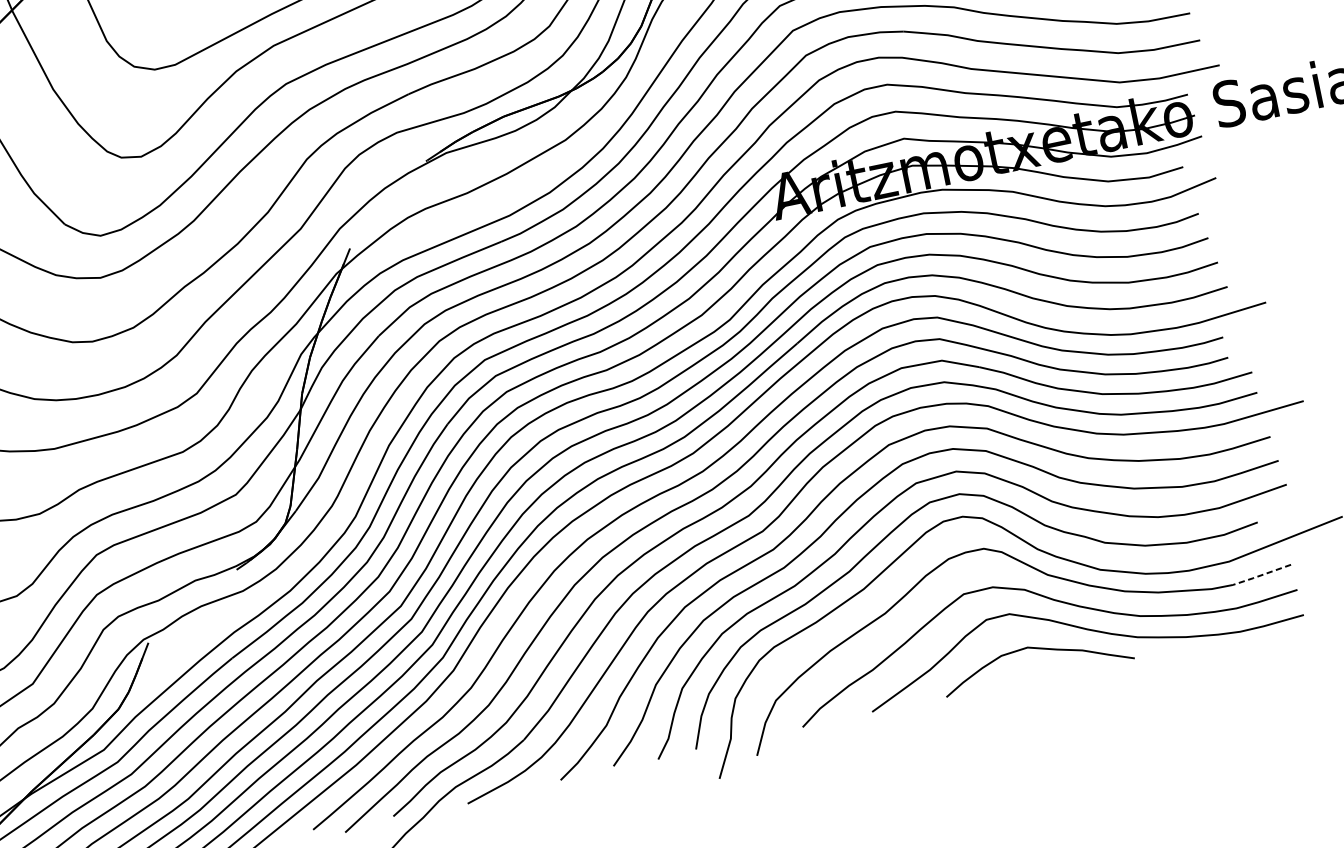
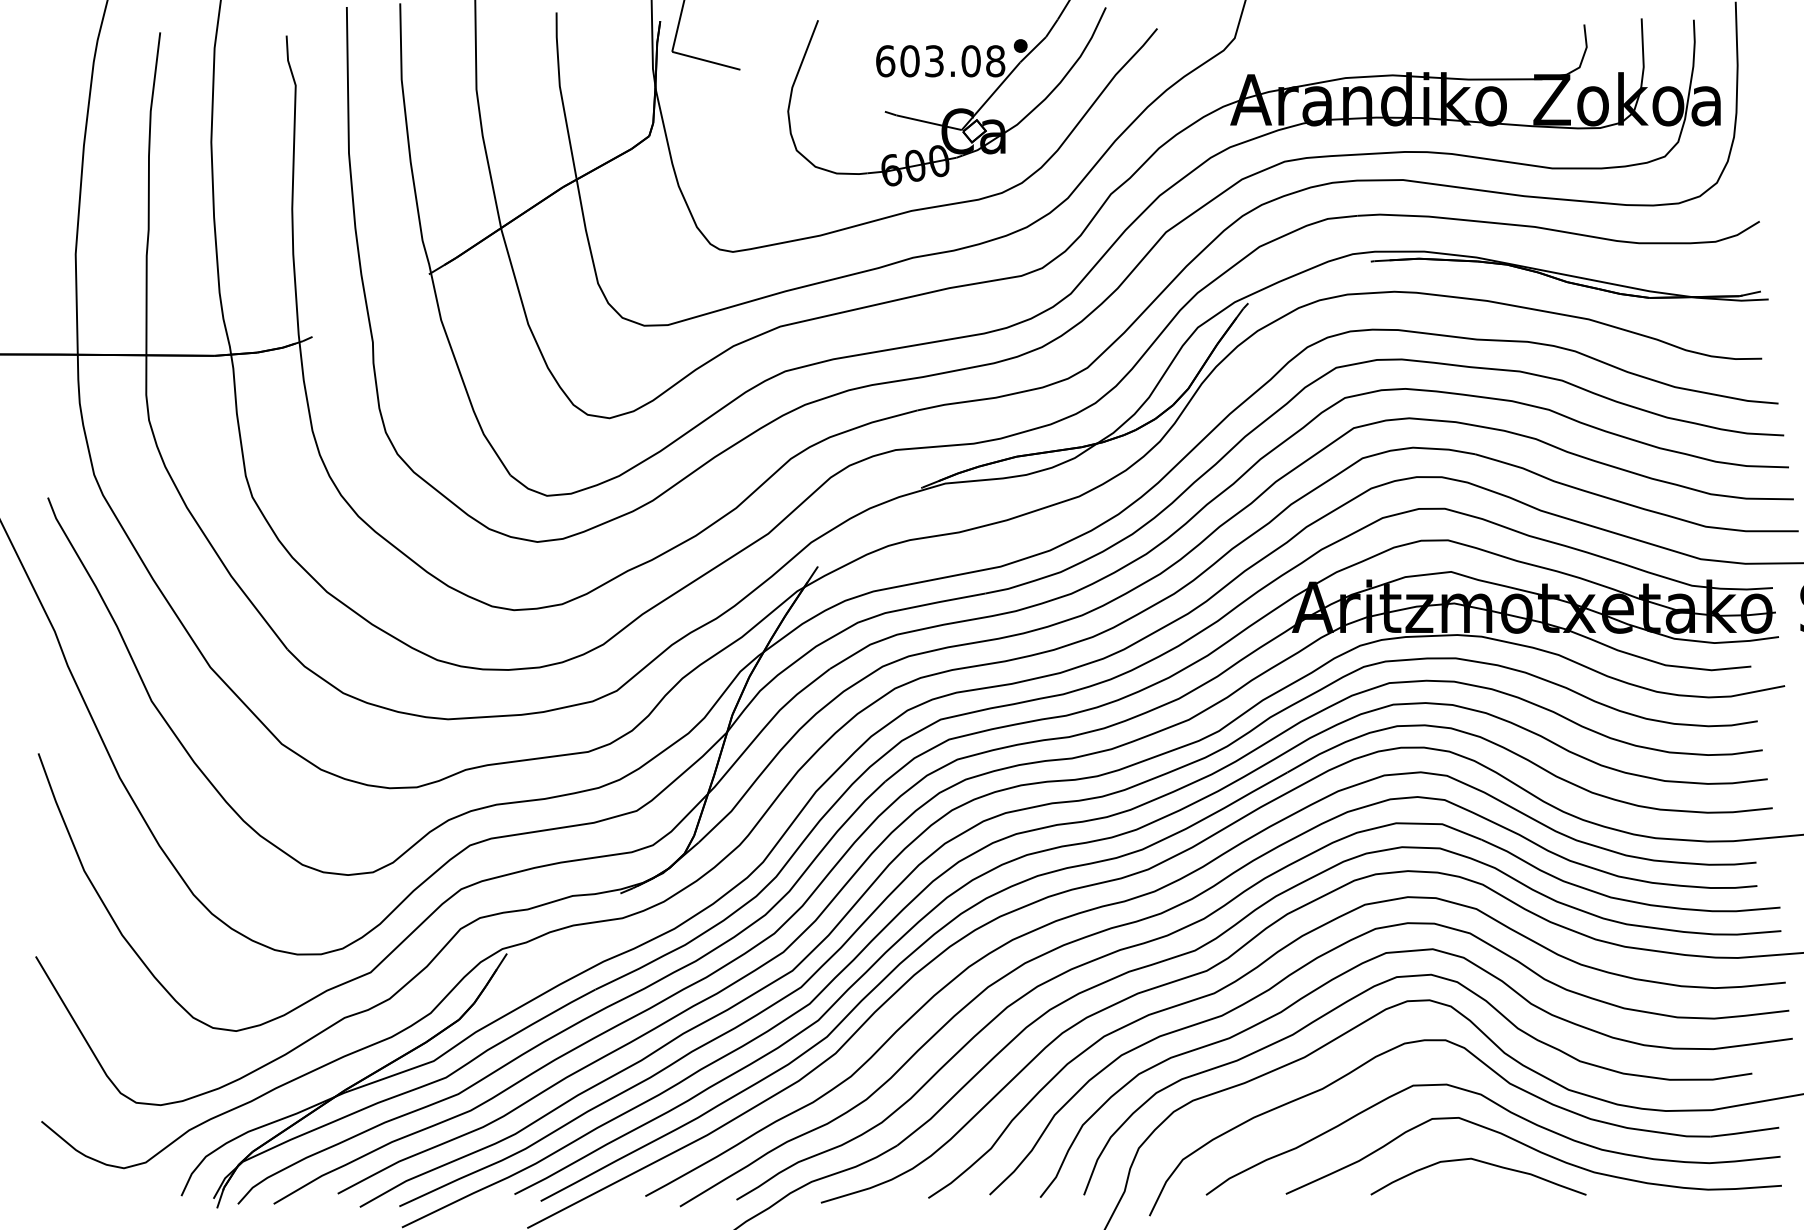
line: (1261, 575) -> (1744, 1132), dashed -> solid

